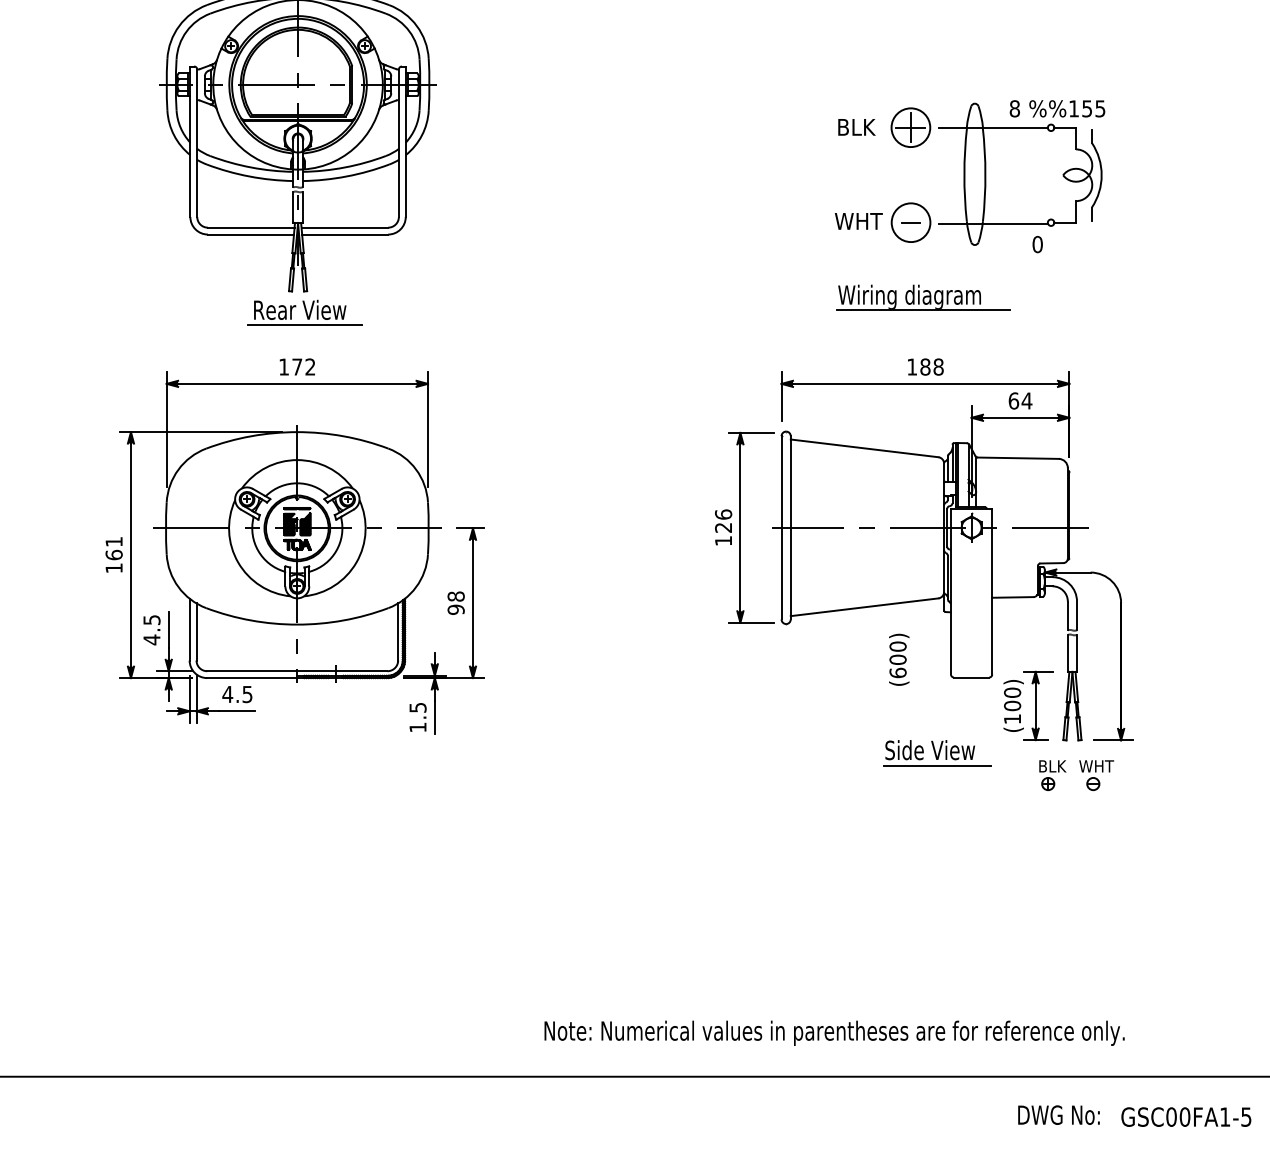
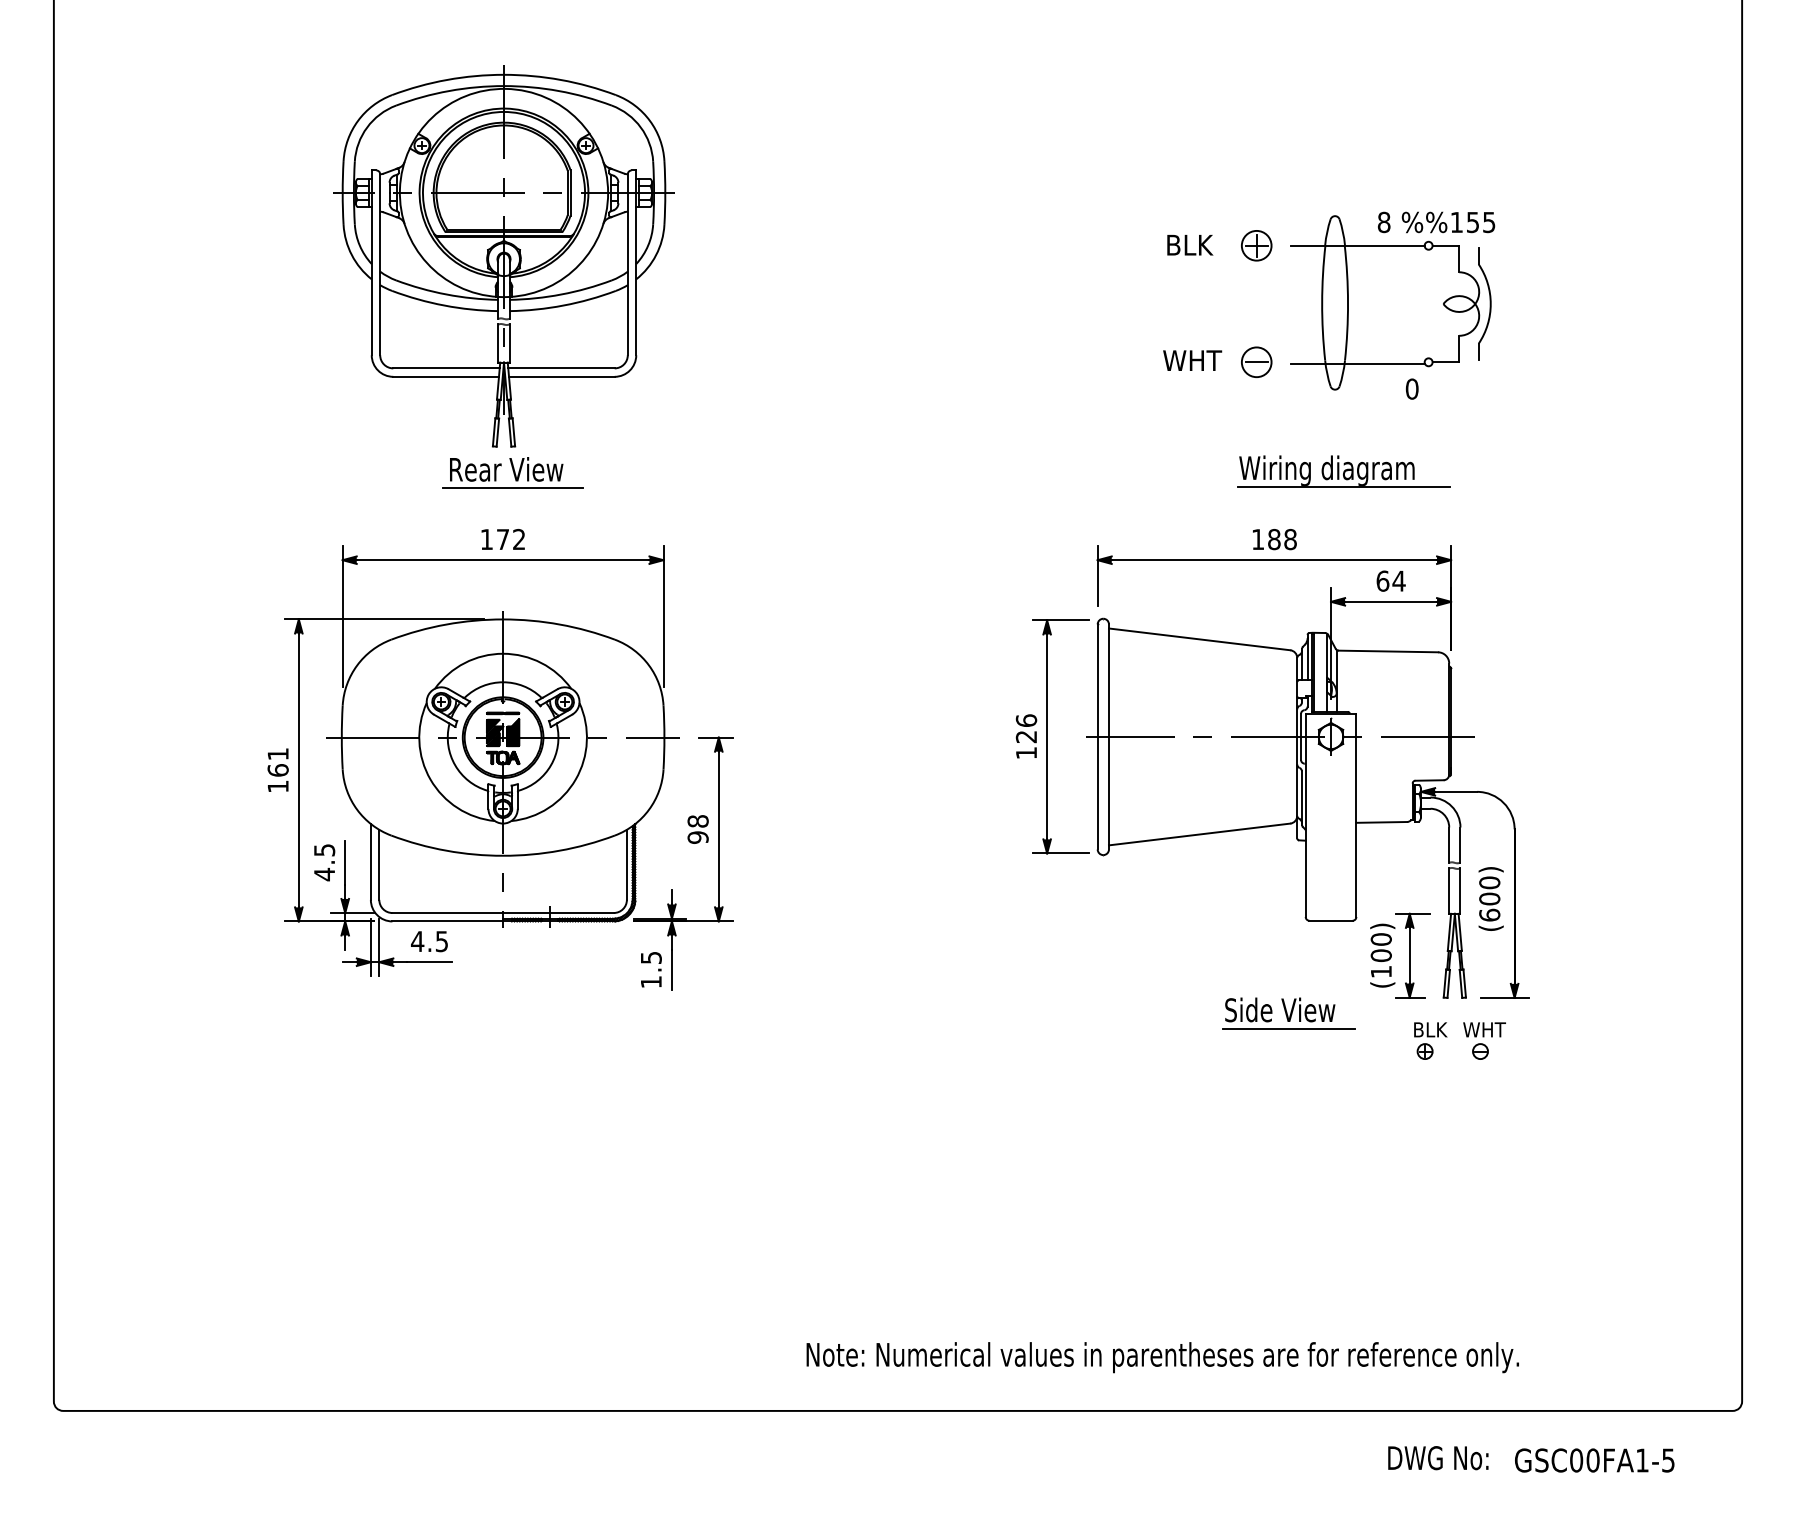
part: (910, 127) -> (1256, 245), size x0.62
circle: (910, 222) -> (1256, 362), size x0.62
part: (923, 297) -> (1343, 471), moved
text: (898, 659) -> (1490, 898), moved

